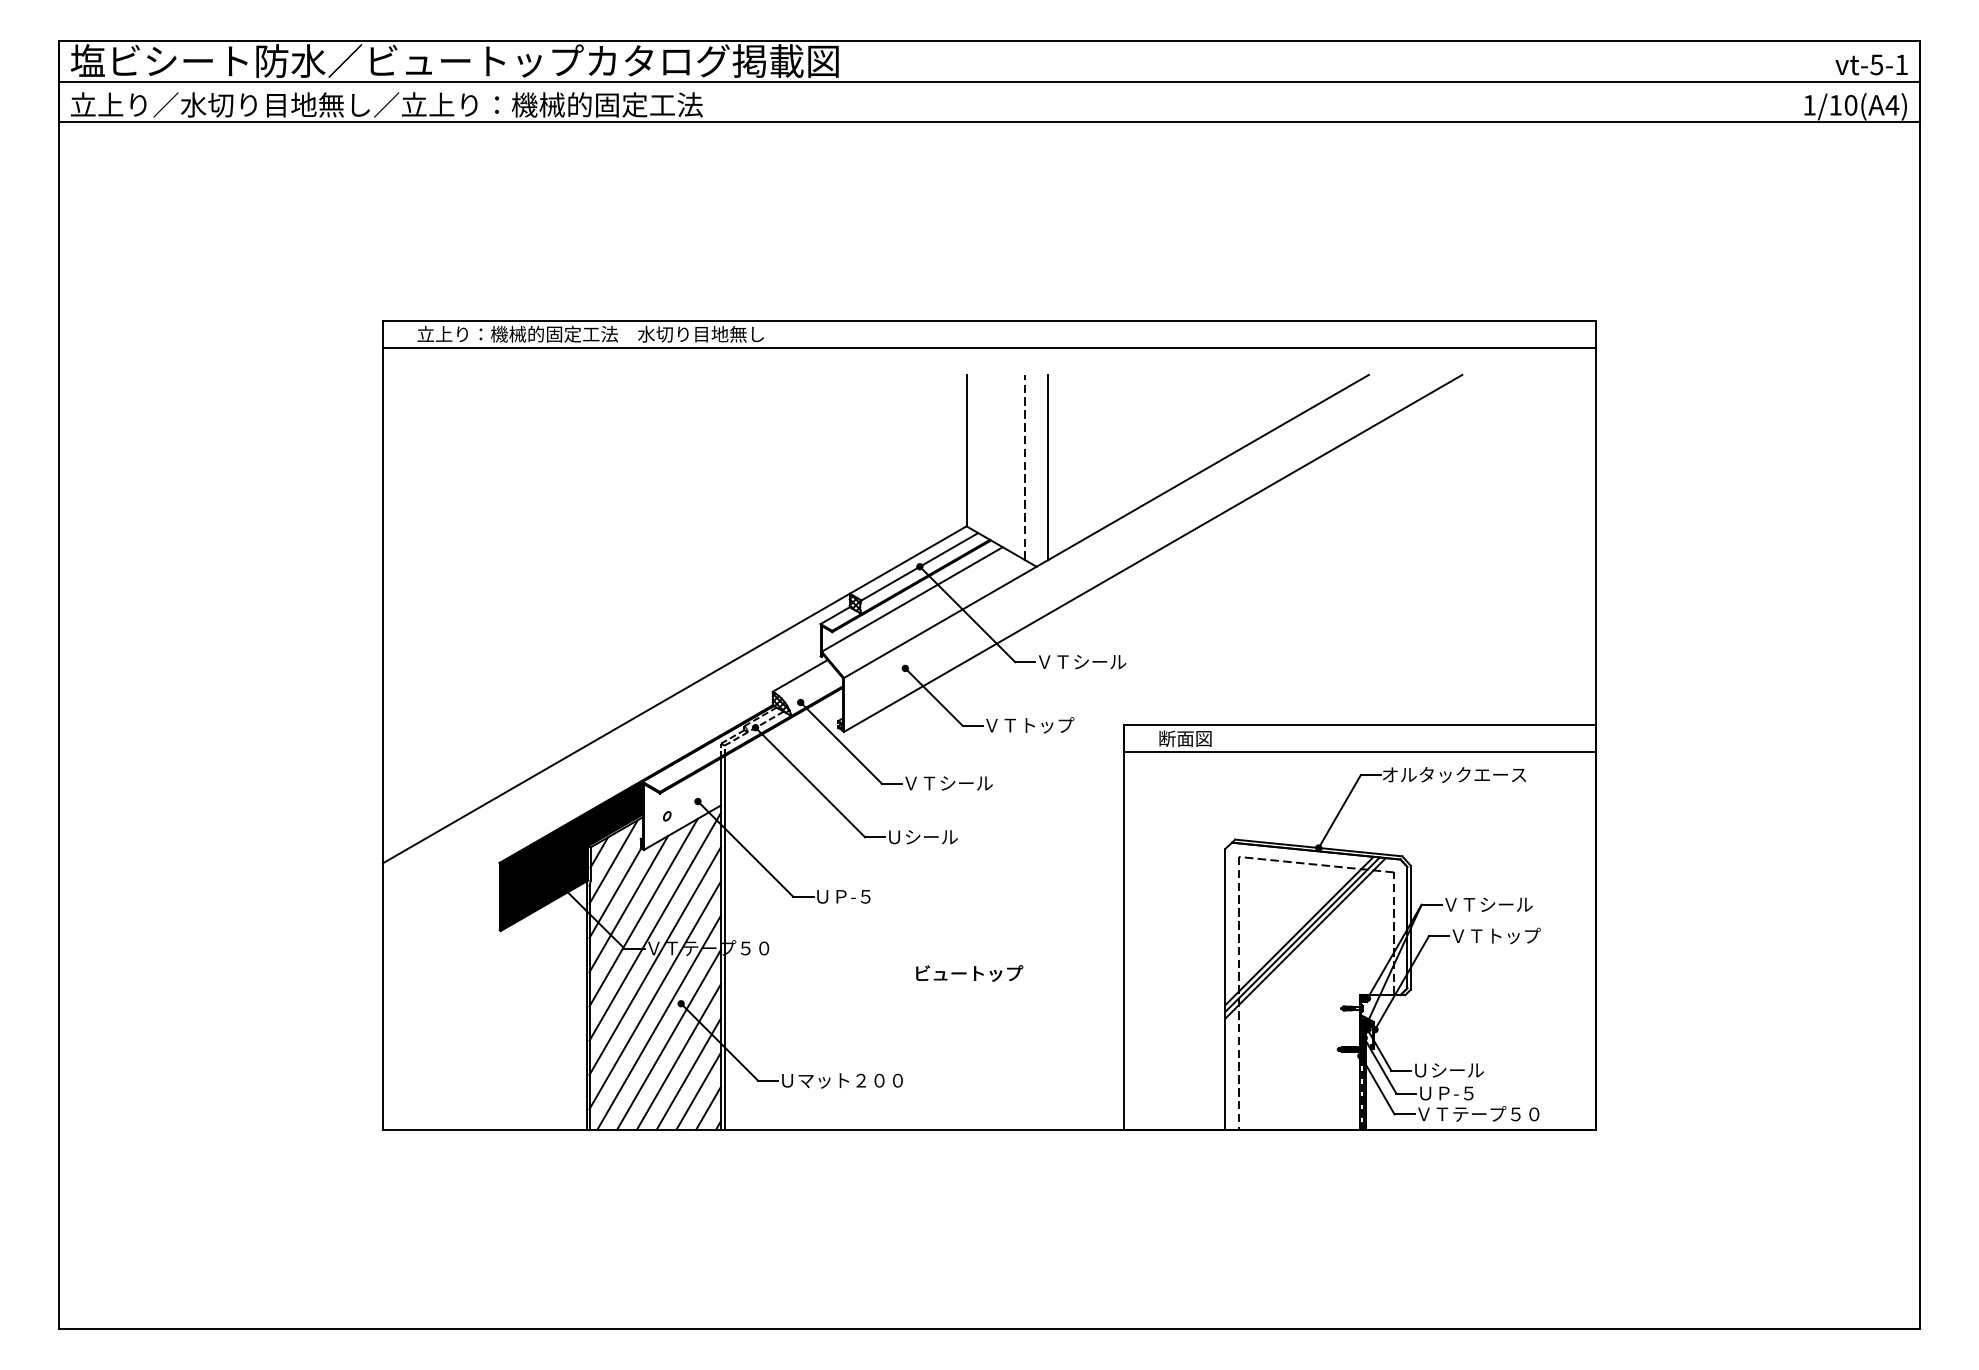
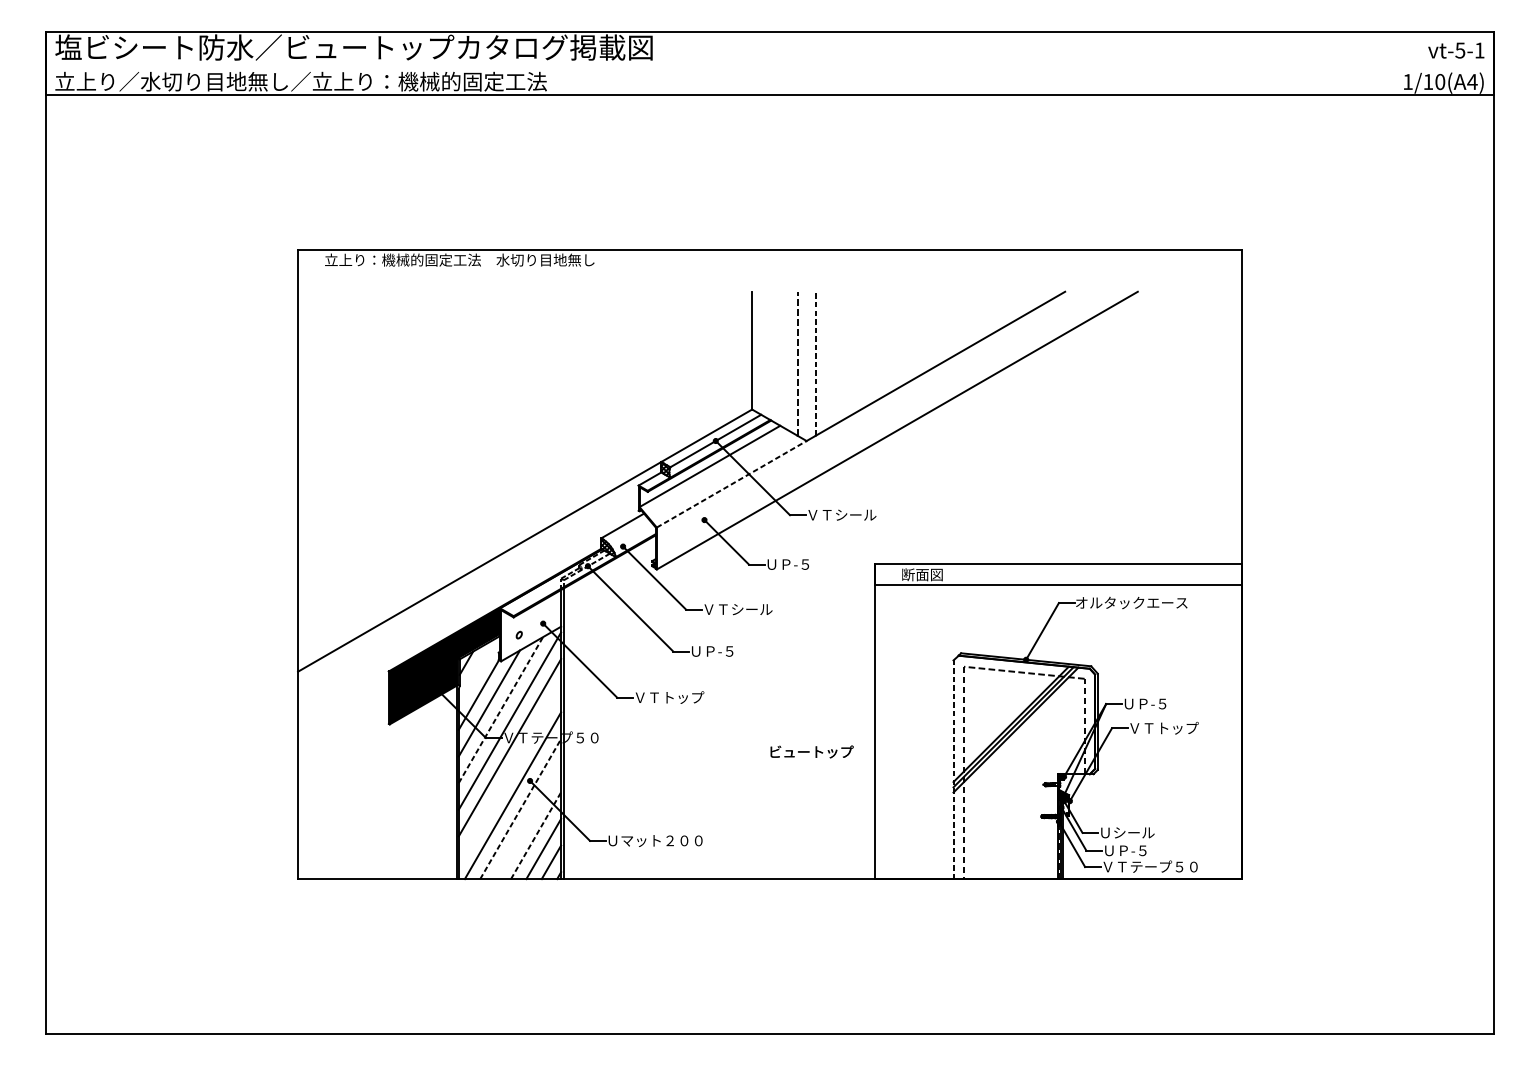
line: (989, 81) -> (770, 63), removed
line: (989, 347) -> (770, 270), removed
line: (1048, 467) -> (815, 363), solid -> dashed
line: (940, 622) -> (731, 484), solid -> dashed
text: (1030, 725) -> (801, 564), ＶＴトップ -> ＵＰ-５
text: (931, 837) -> (724, 651), Ｕシール -> ＵＰ-５
line: (613, 861) -> (477, 670), removed
text: (861, 896) -> (670, 697), ＵＰ-５ -> ＶＴトップ
text: (1488, 904) -> (1158, 703), ＶＴシール -> ＵＰ-５
line: (643, 912) -> (500, 709), solid -> dashed
text: (969, 973) -> (812, 752), moved
line: (1225, 989) -> (953, 769), solid -> dashed
line: (655, 995) -> (510, 774), removed
line: (669, 1039) -> (521, 808), solid -> dashed
line: (678, 1056) -> (528, 822), removed
line: (689, 1073) -> (536, 835), solid -> dashed

